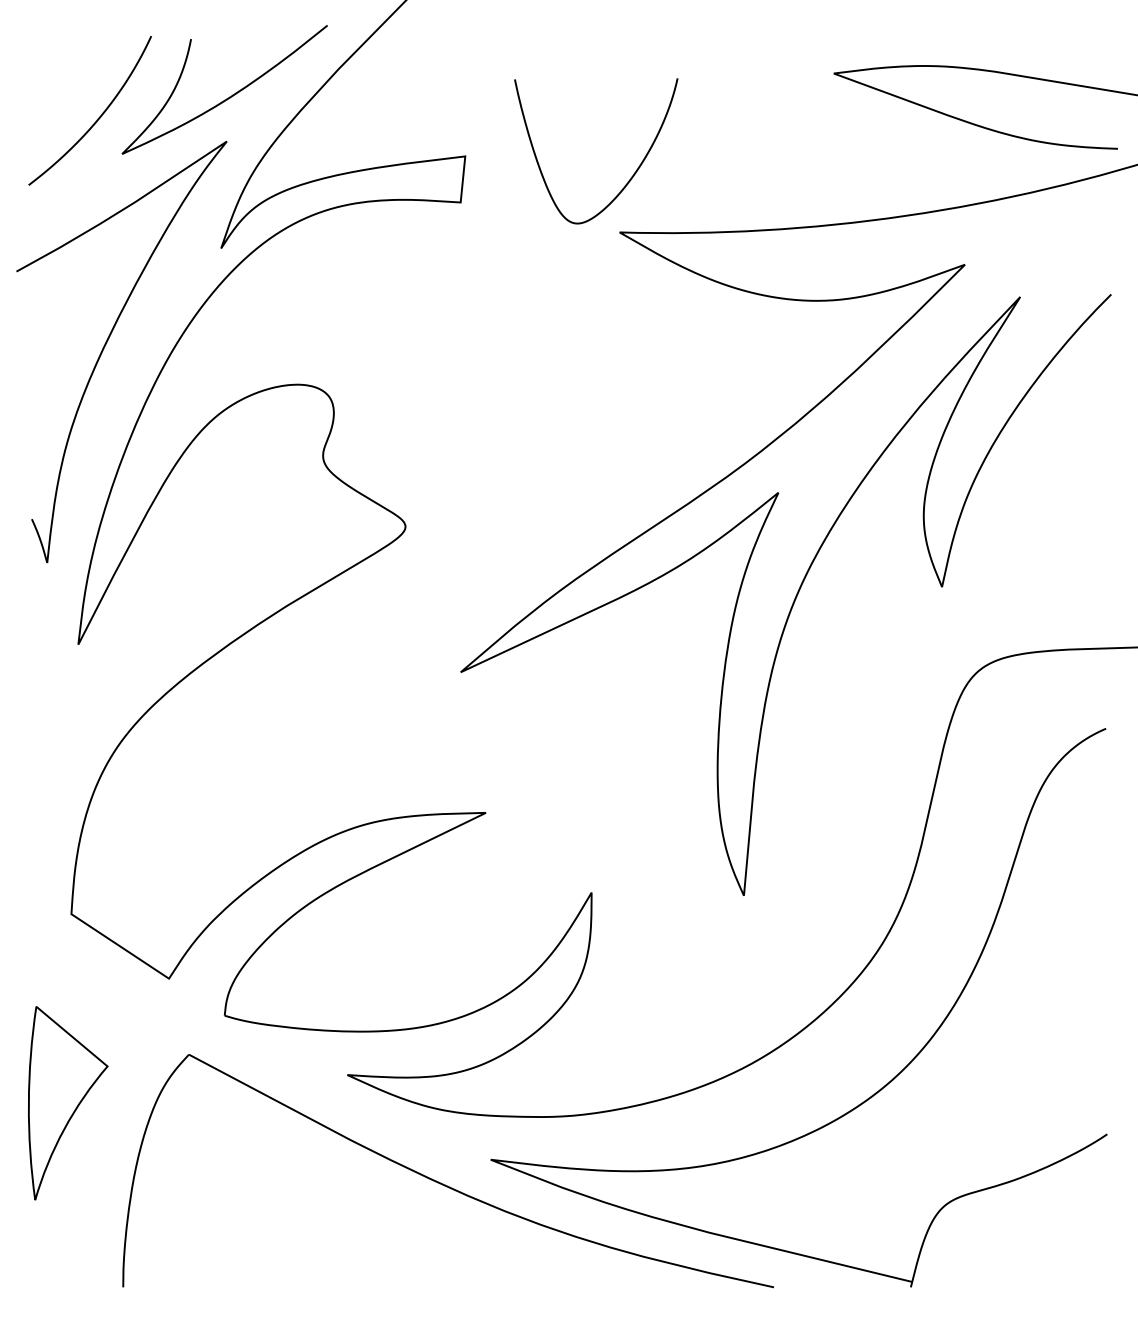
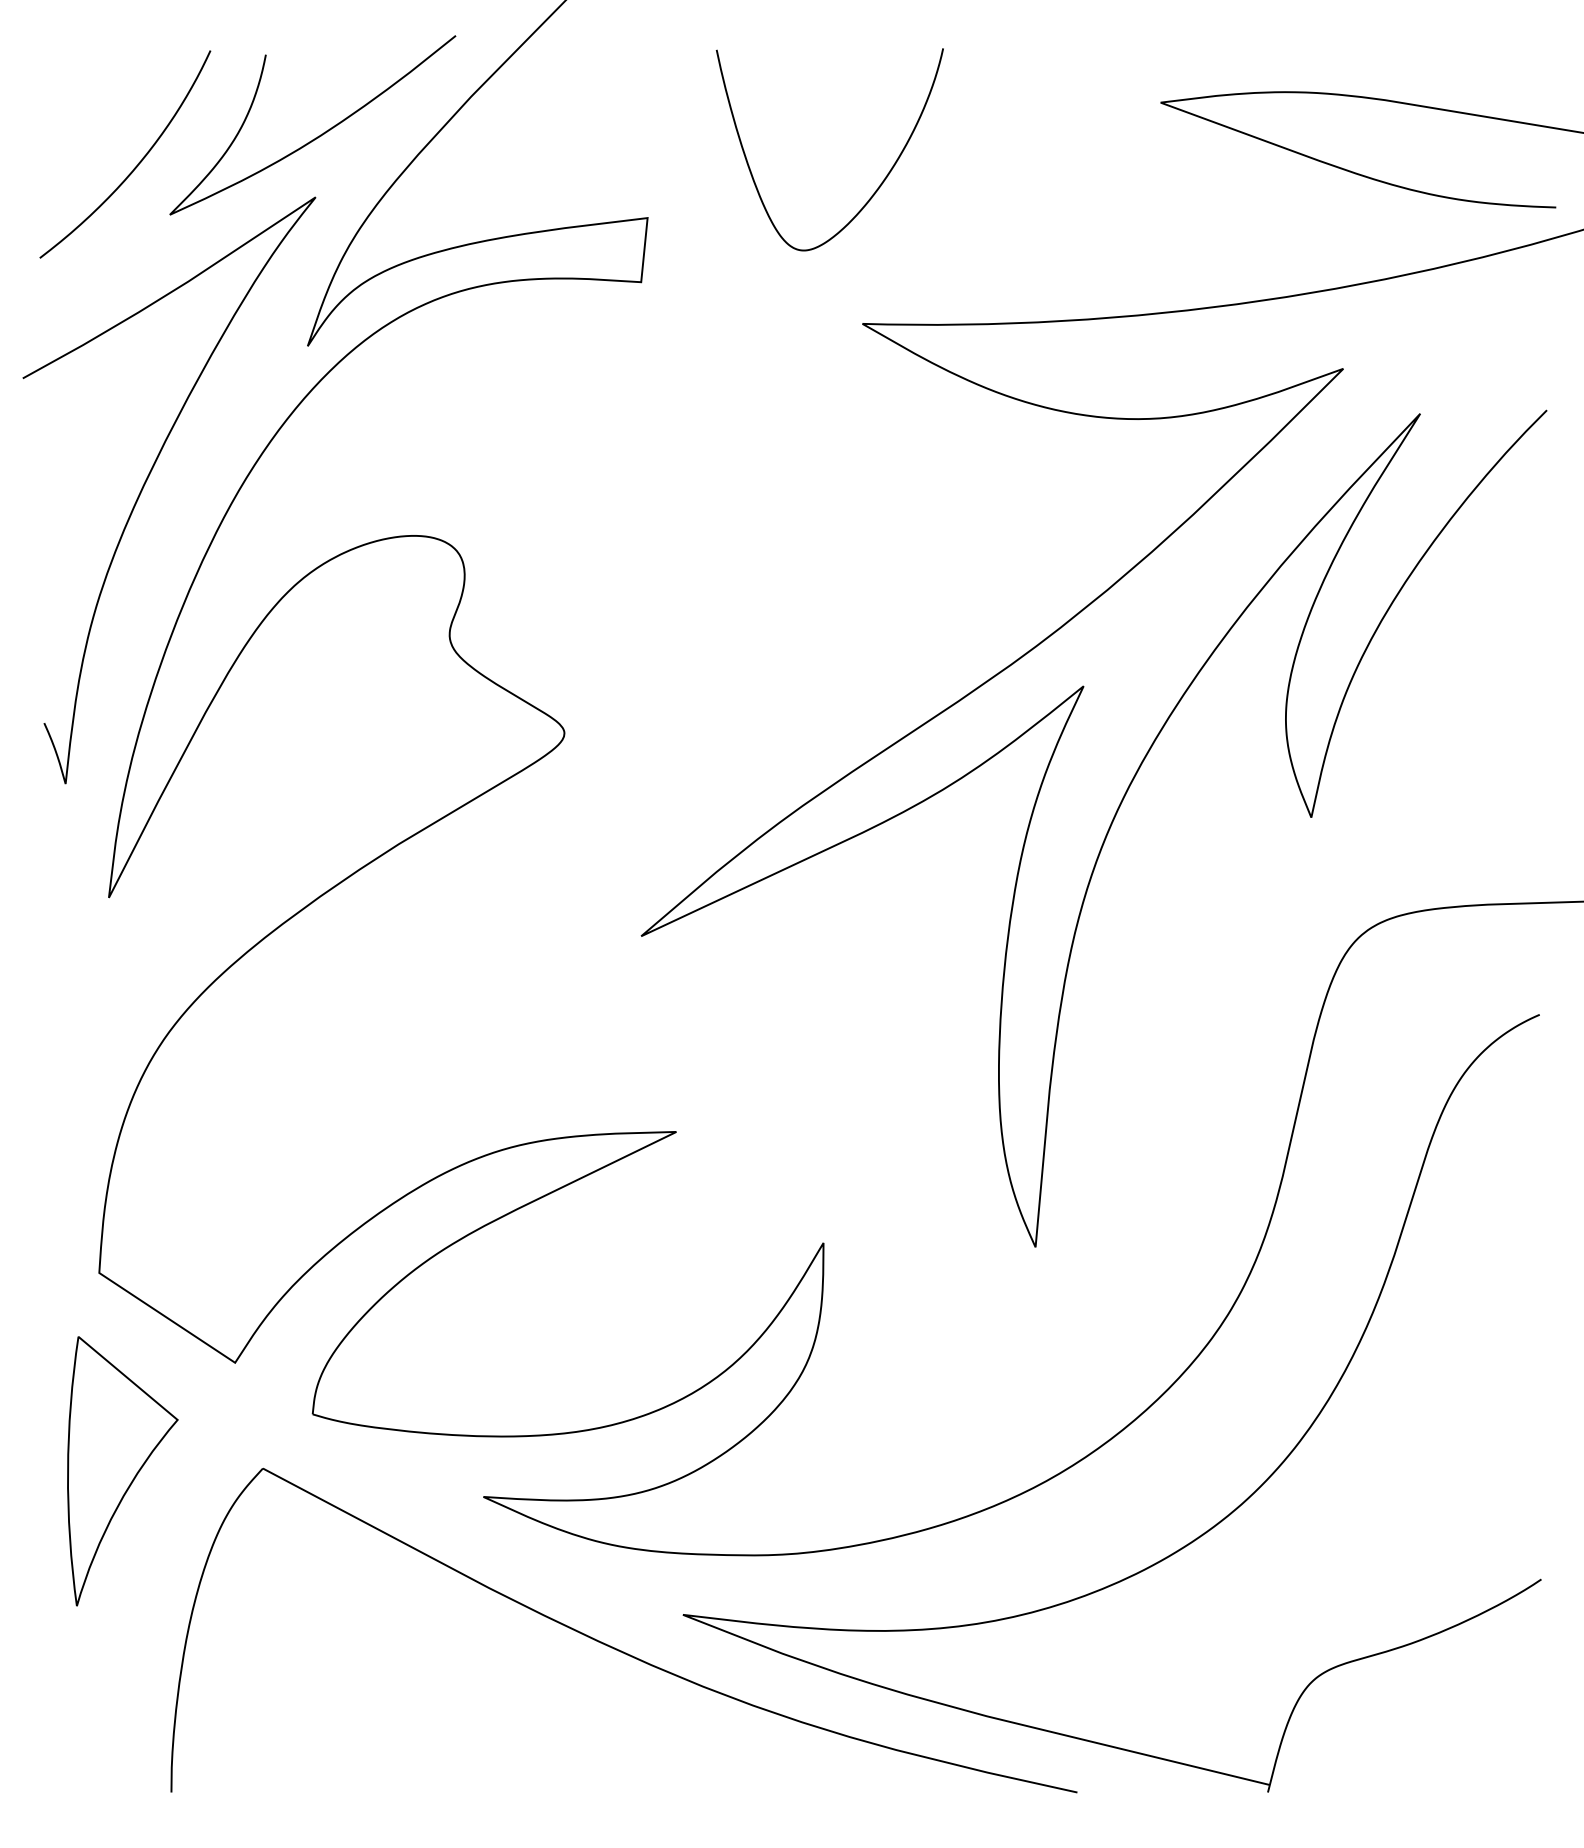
curve: (632, 175) -> (880, 183), moved
part: (67, 1103) -> (122, 1471), moved

